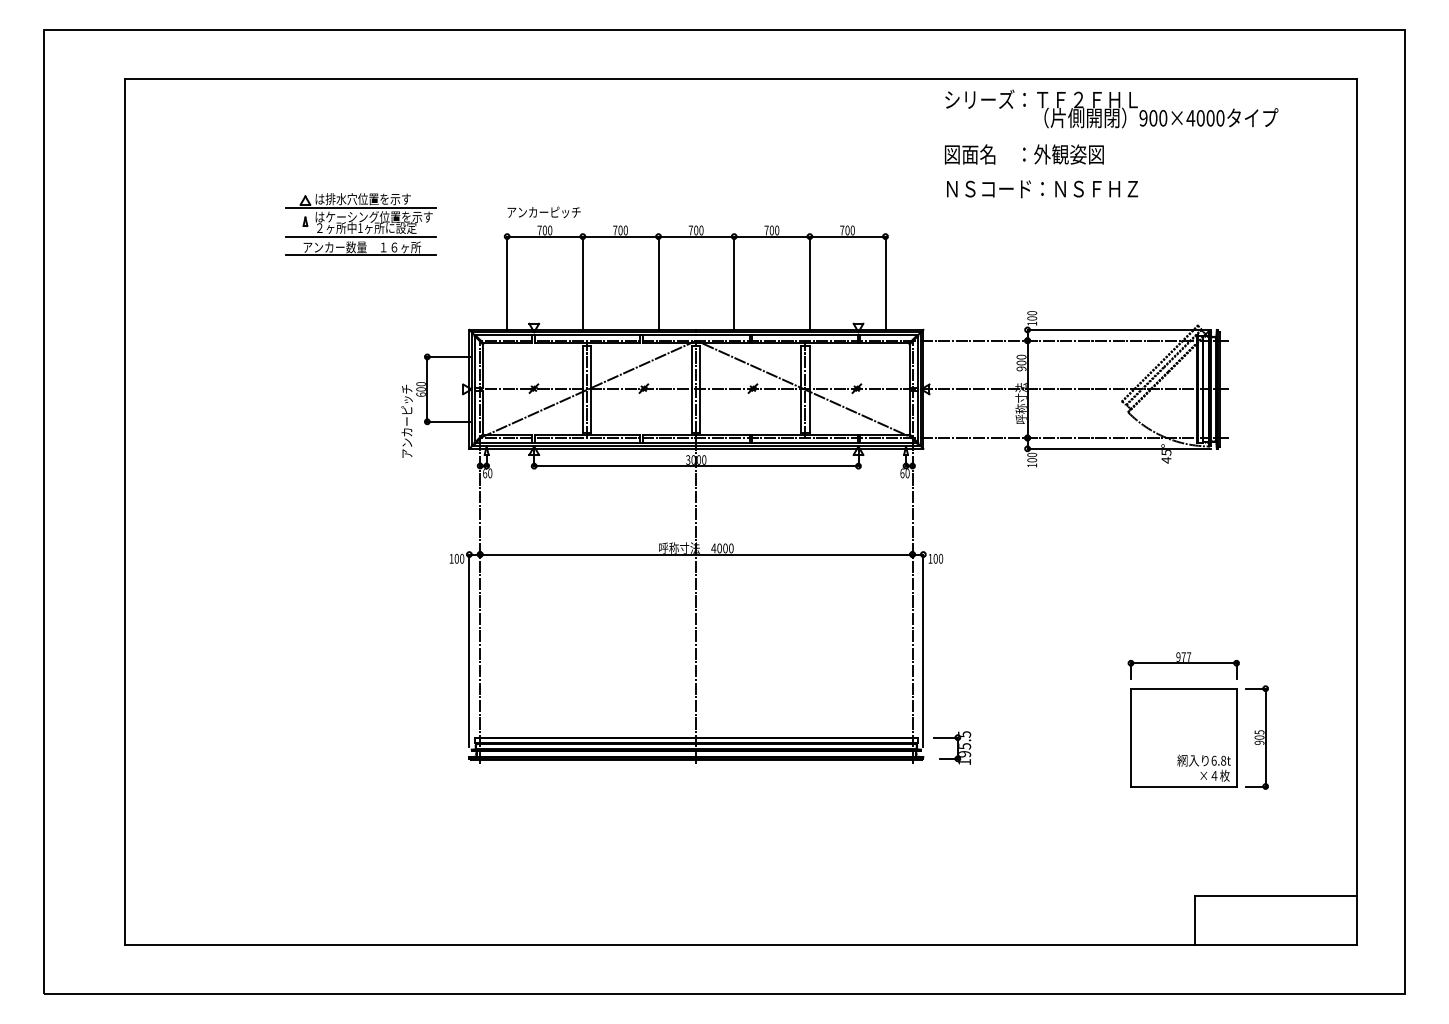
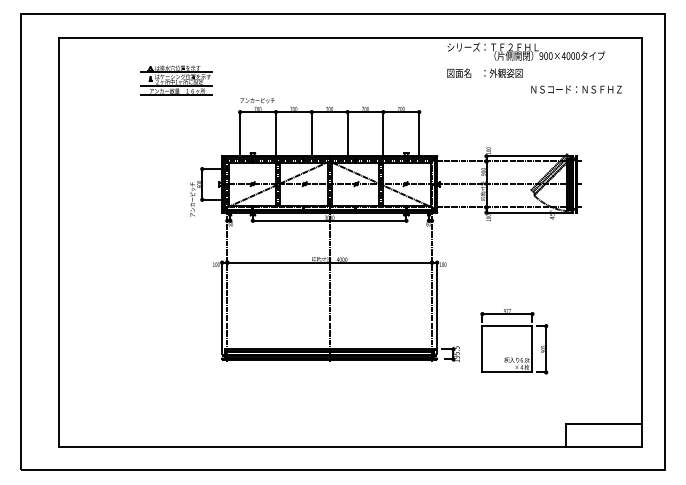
text: (1042, 188) -> (576, 89), moved
part: (360, 224) -> (176, 80), moved
part: (1198, 721) -> (514, 341), moved

